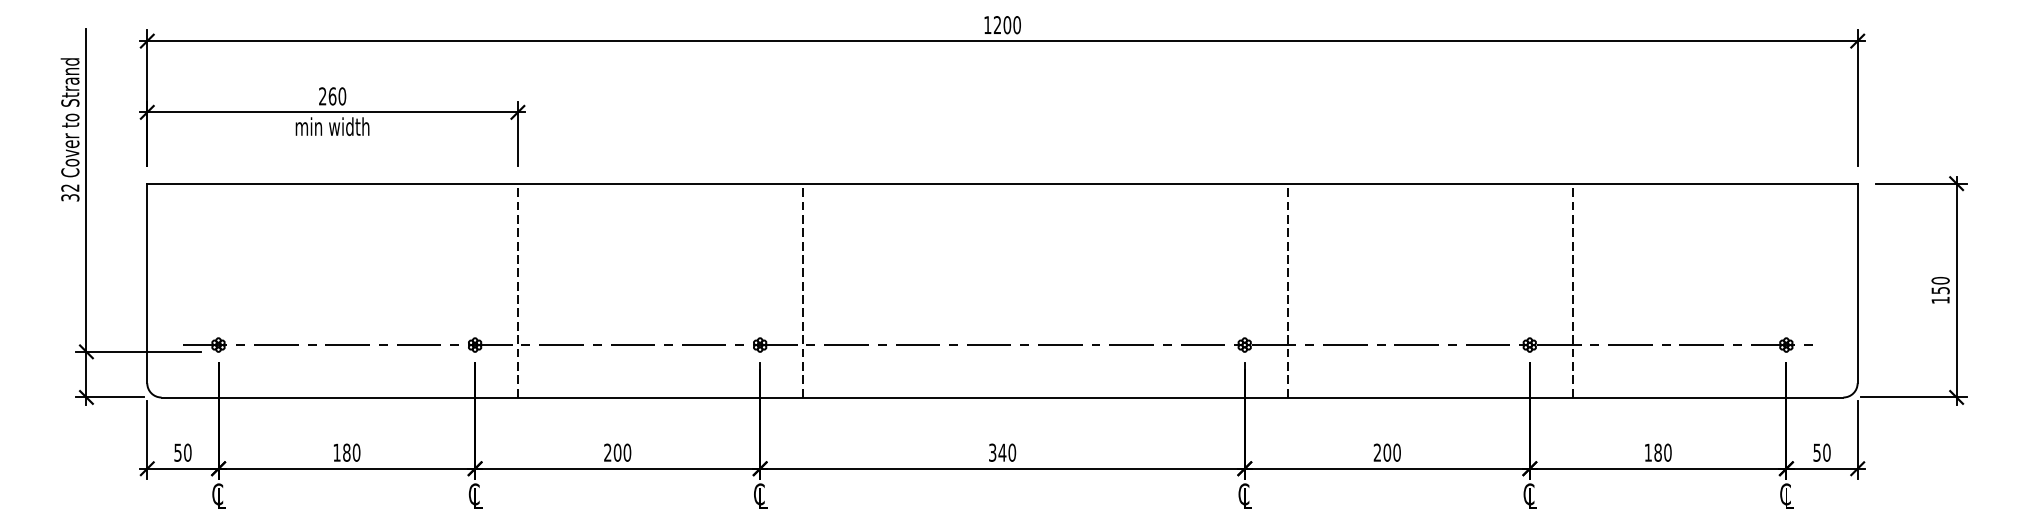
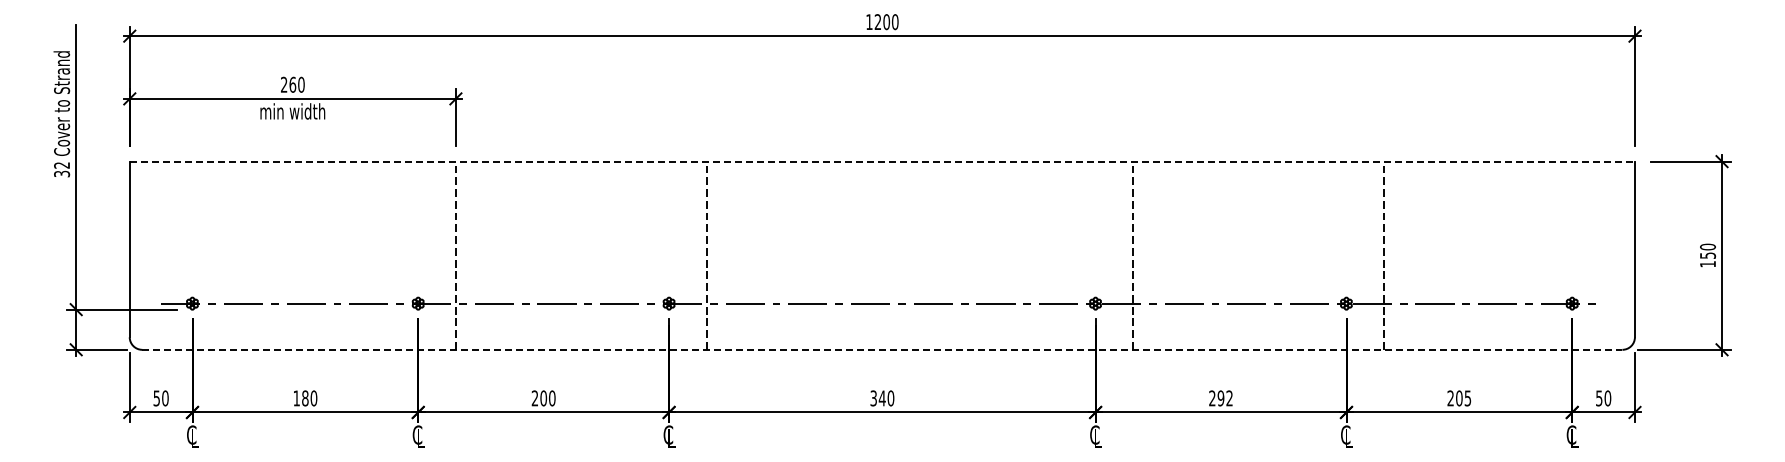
line: (1002, 183) -> (882, 161), solid -> dashed
line: (1002, 397) -> (882, 349), solid -> dashed
text: (1391, 452) -> (1224, 398), 200 -> 292
text: (1658, 452) -> (1459, 398), 180 -> 205

